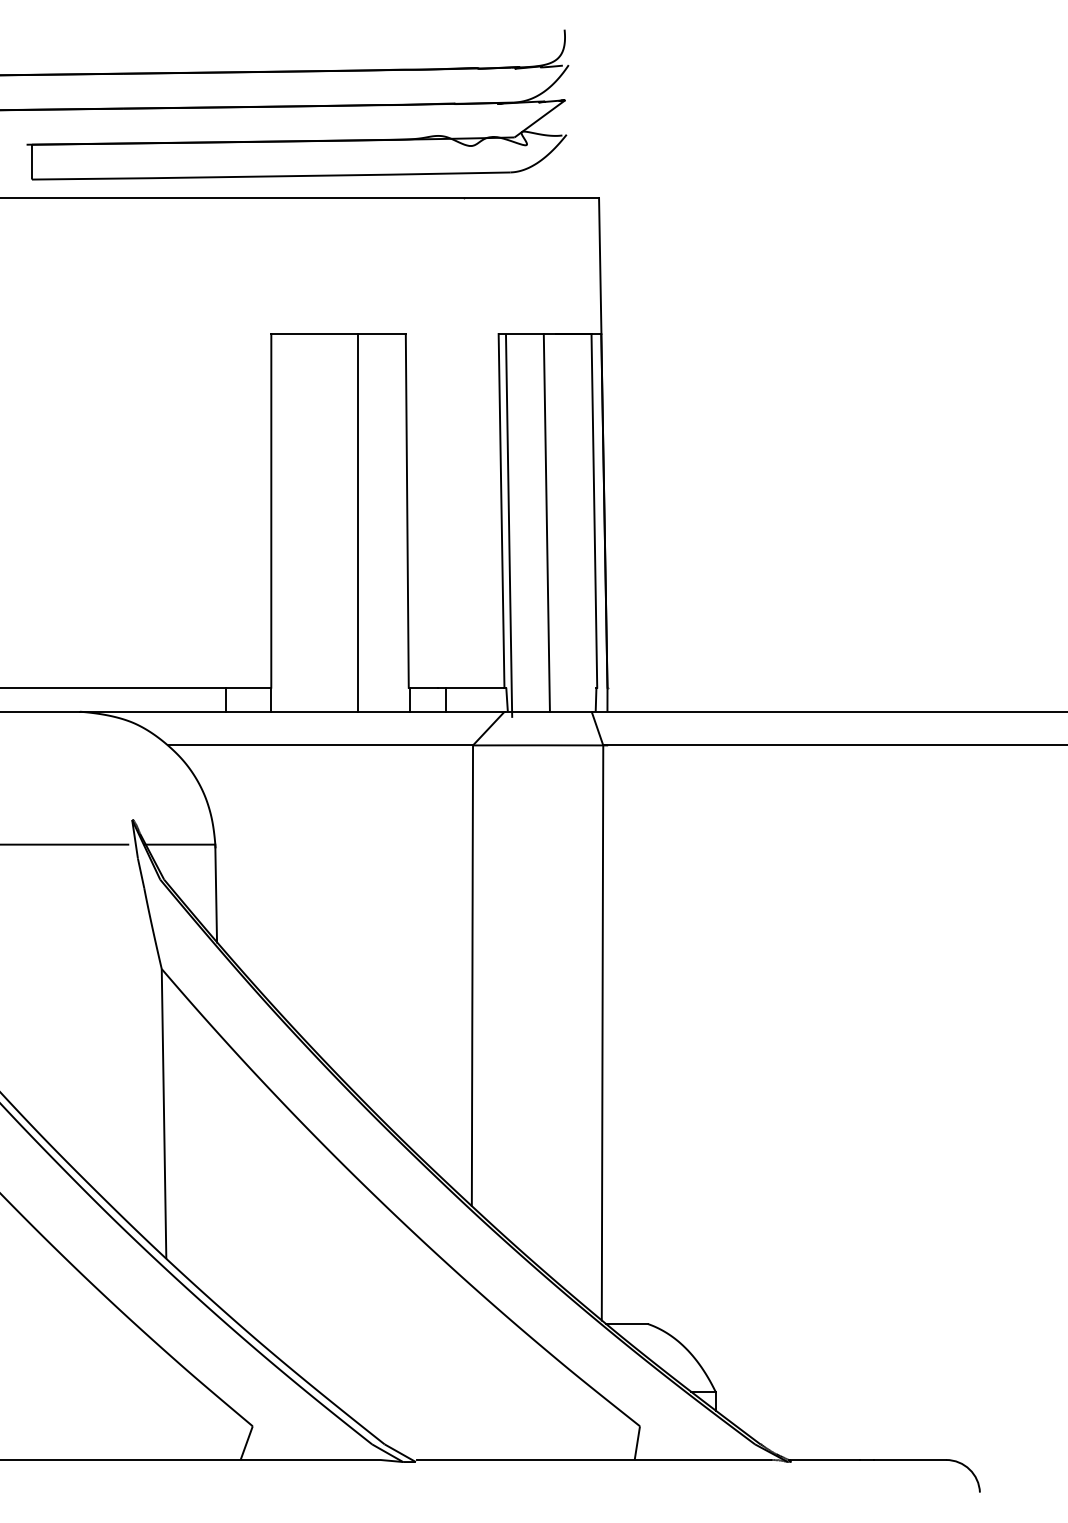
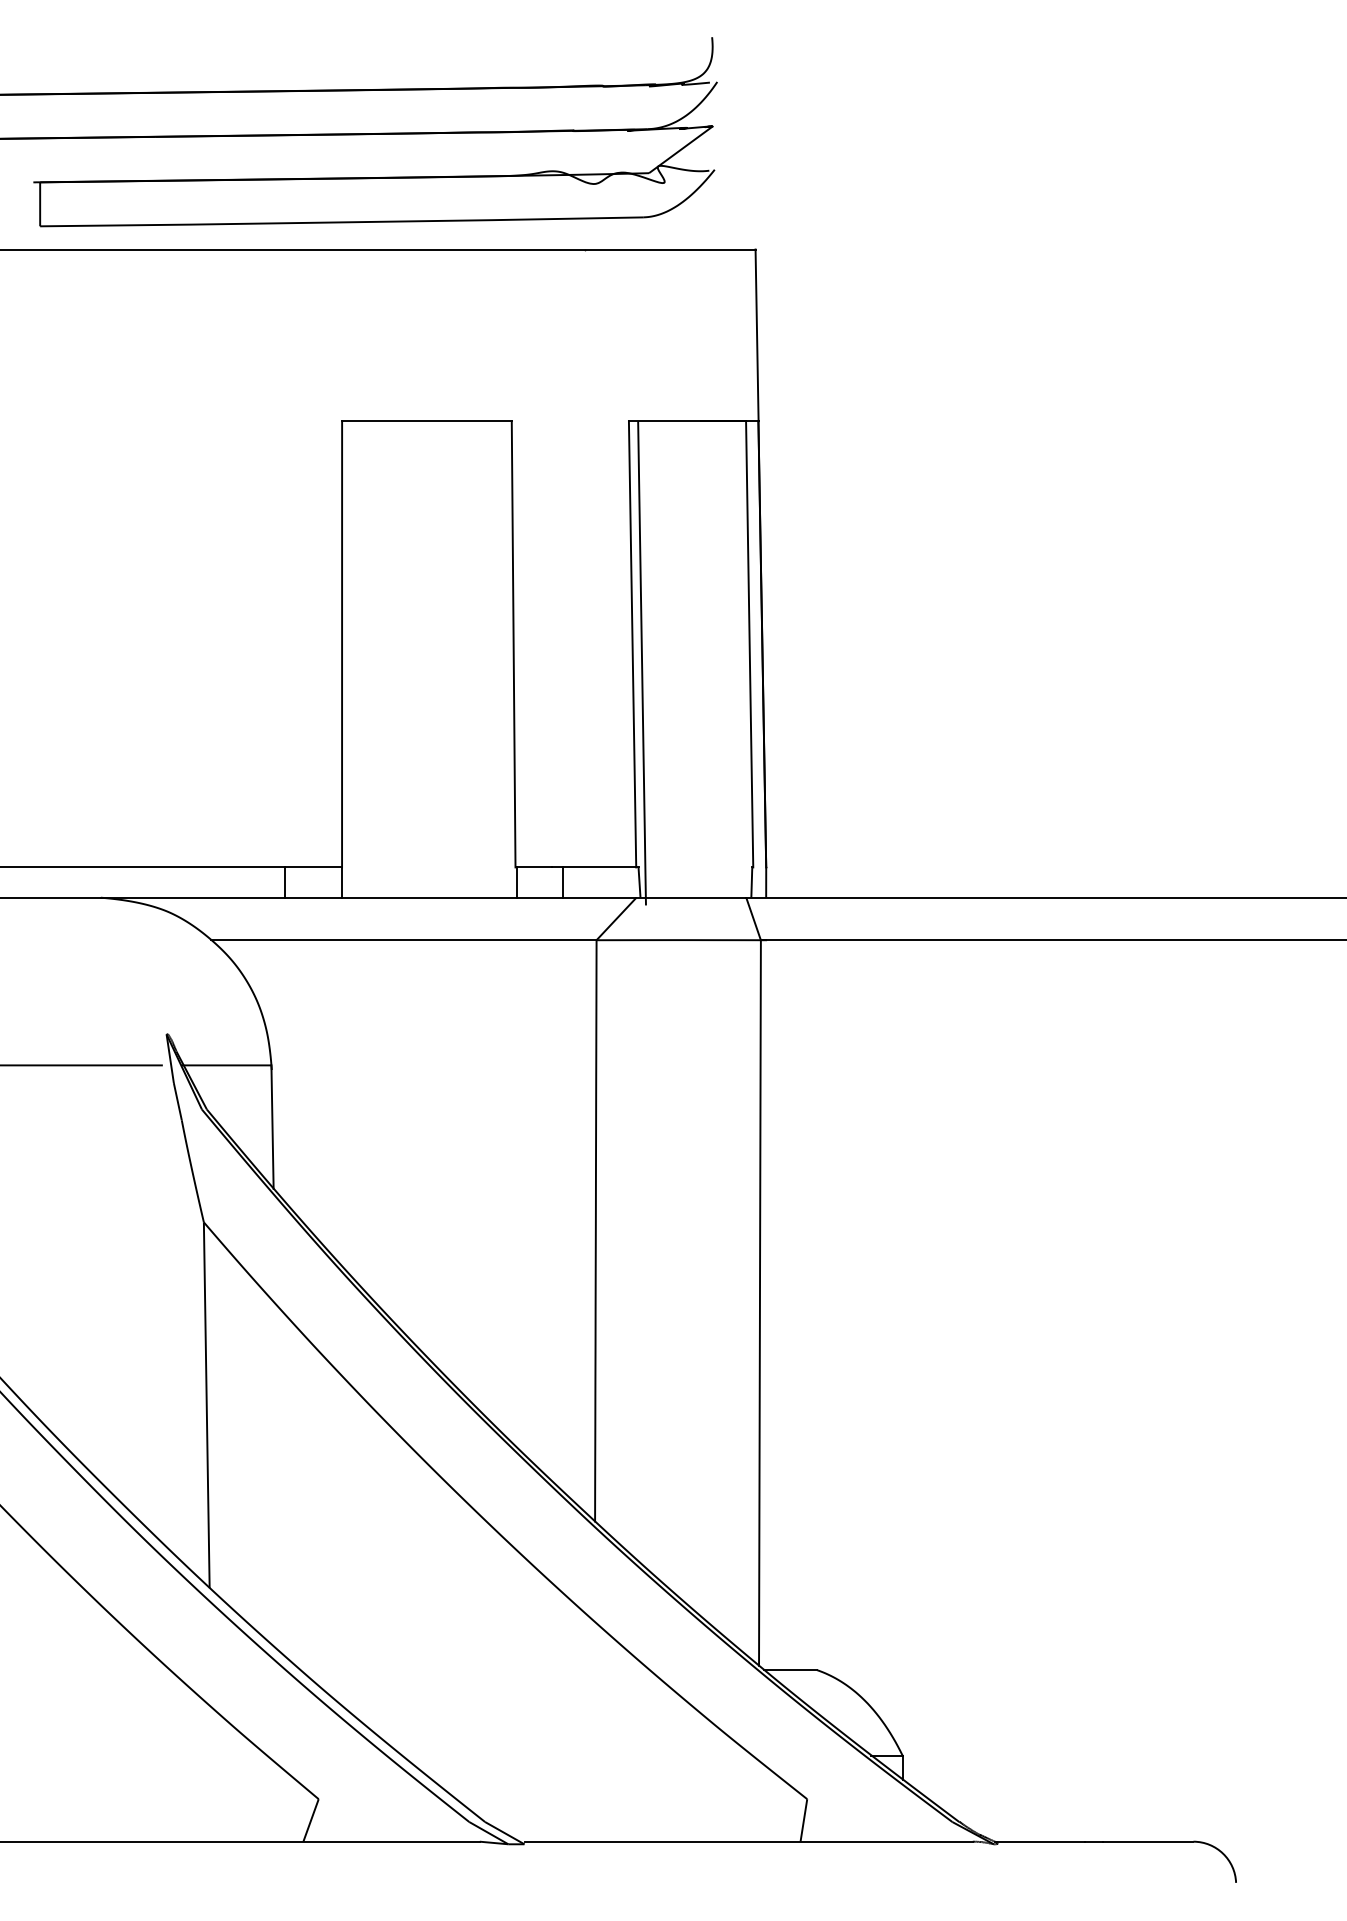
line: (358, 522) -> (452, 658), removed
line: (546, 522) -> (689, 658), removed

